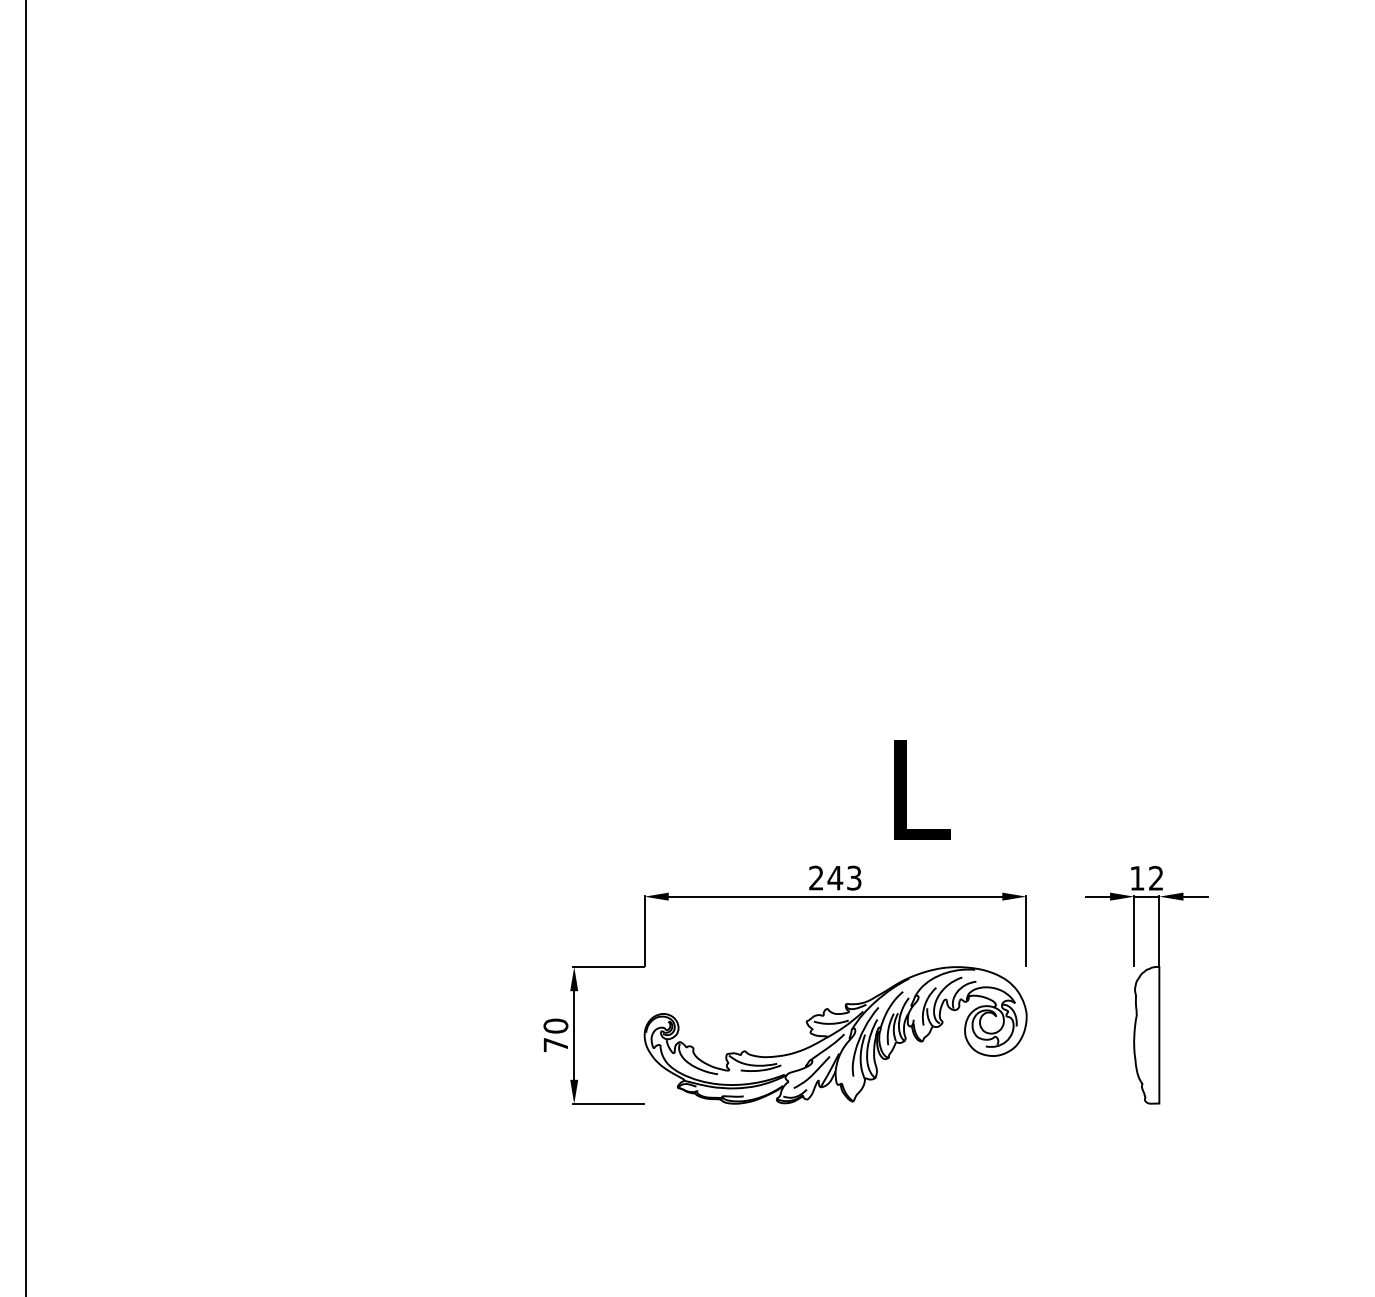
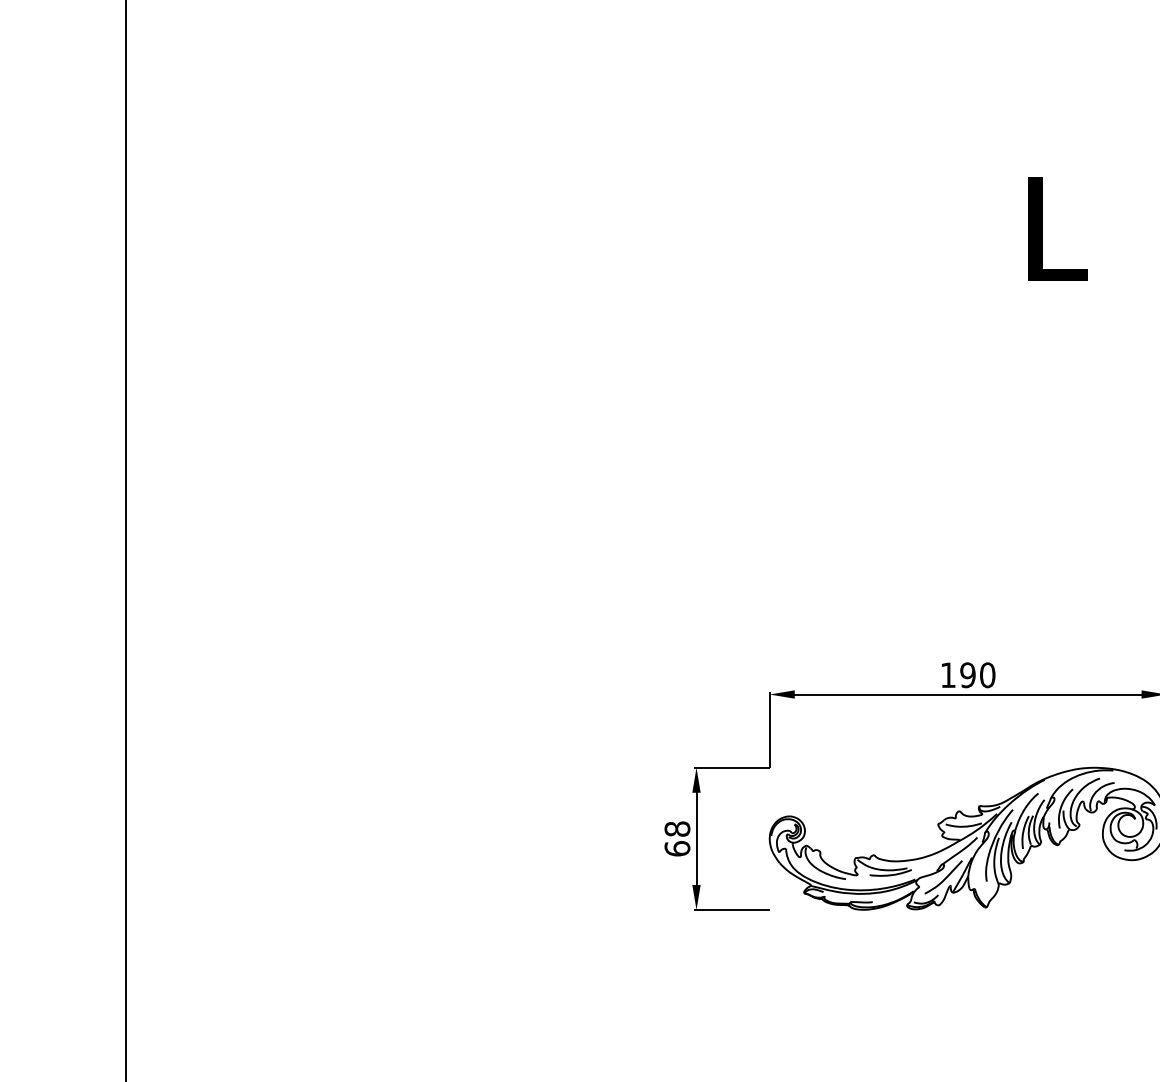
text: (922, 789) -> (1058, 228), moved
text: (835, 877) -> (968, 674), 243 -> 190
text: (555, 1035) -> (677, 838), 70 -> 68

